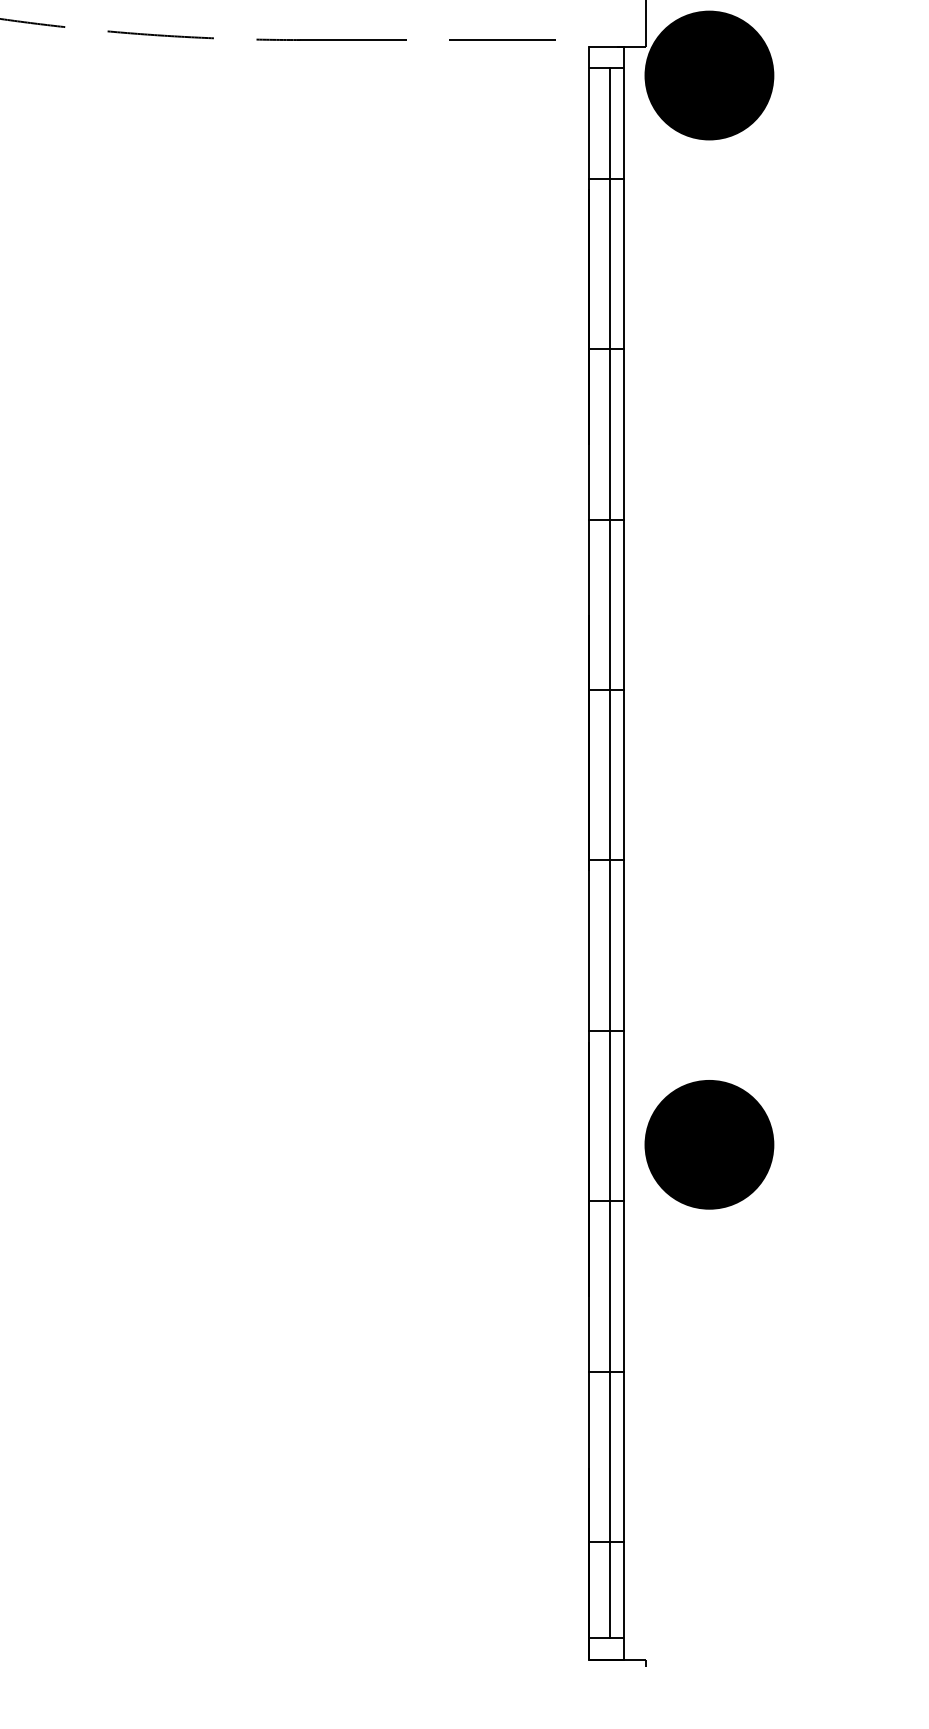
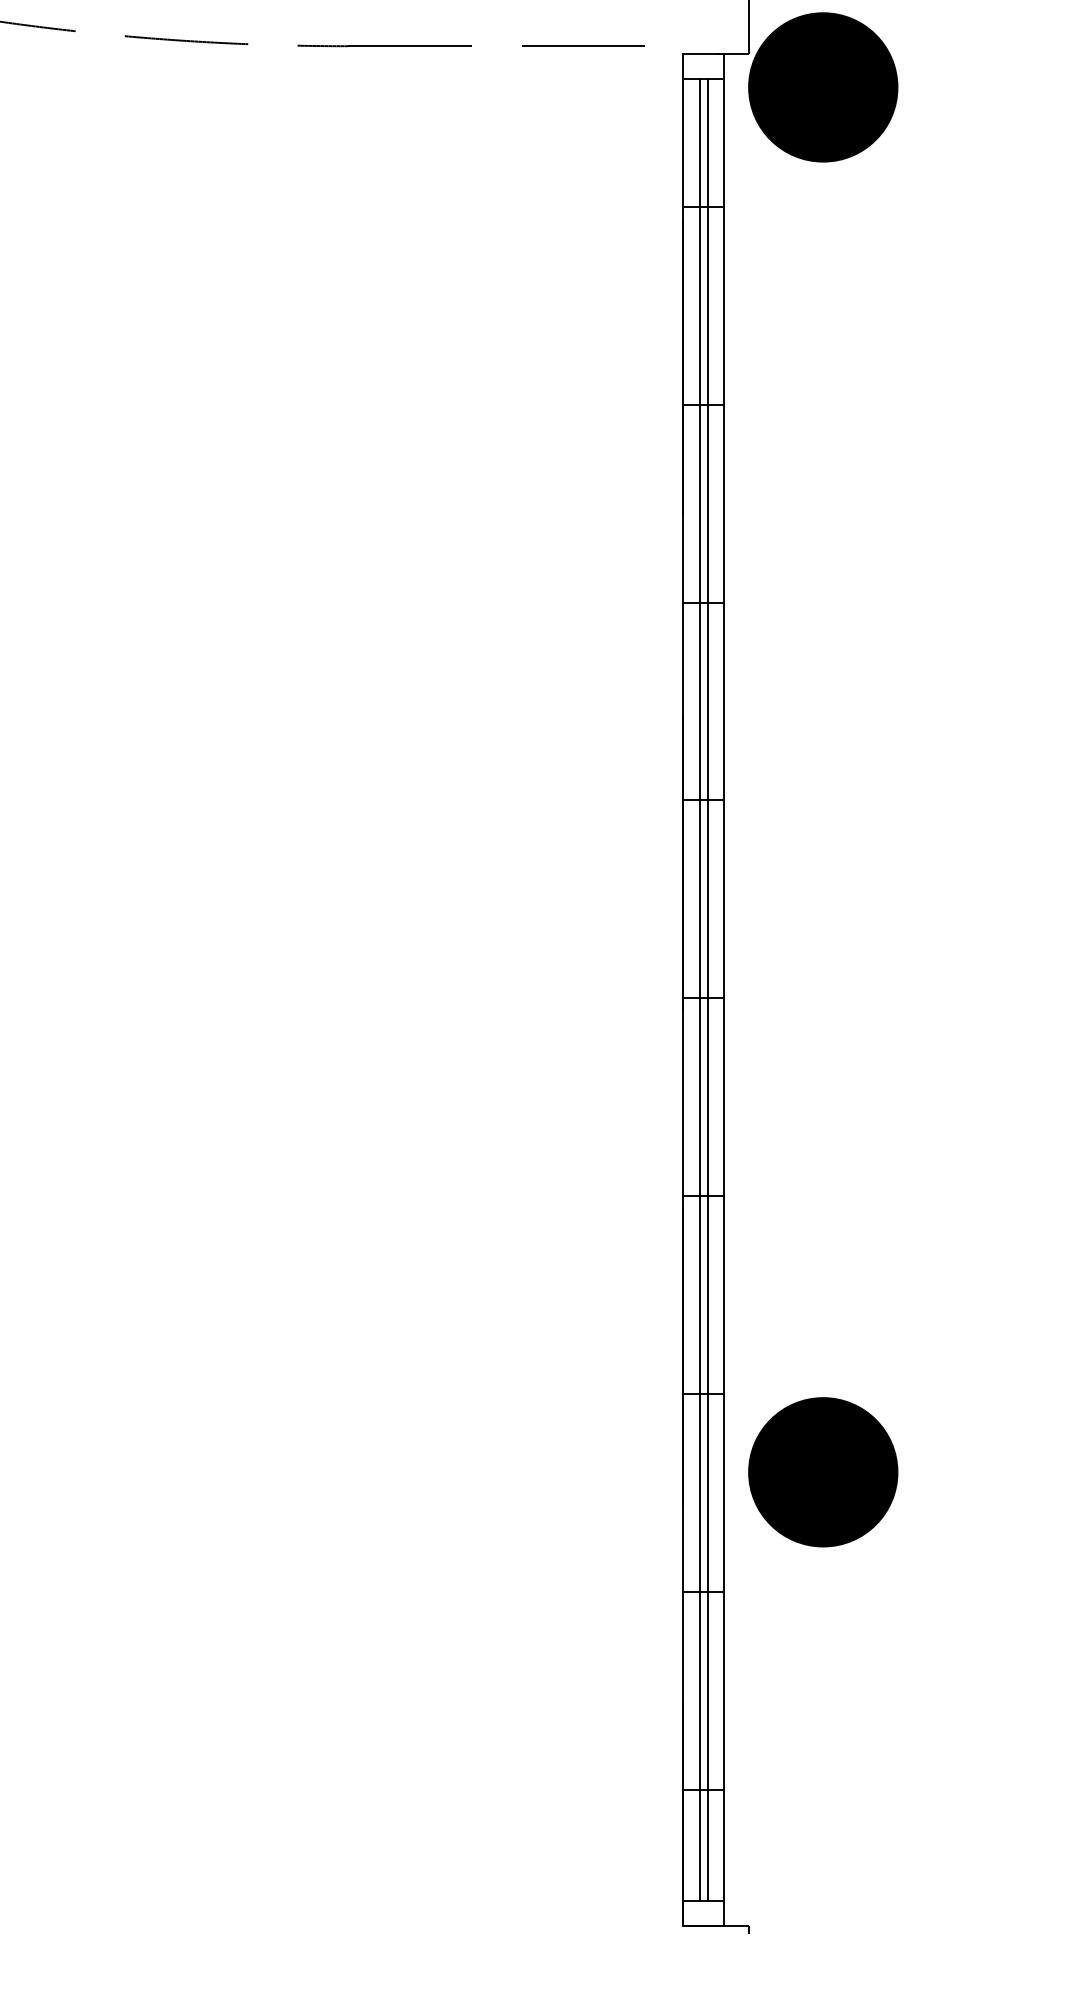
line: (602, 852) -> (699, 989), added
part: (709, 1144) -> (823, 1472), moved

